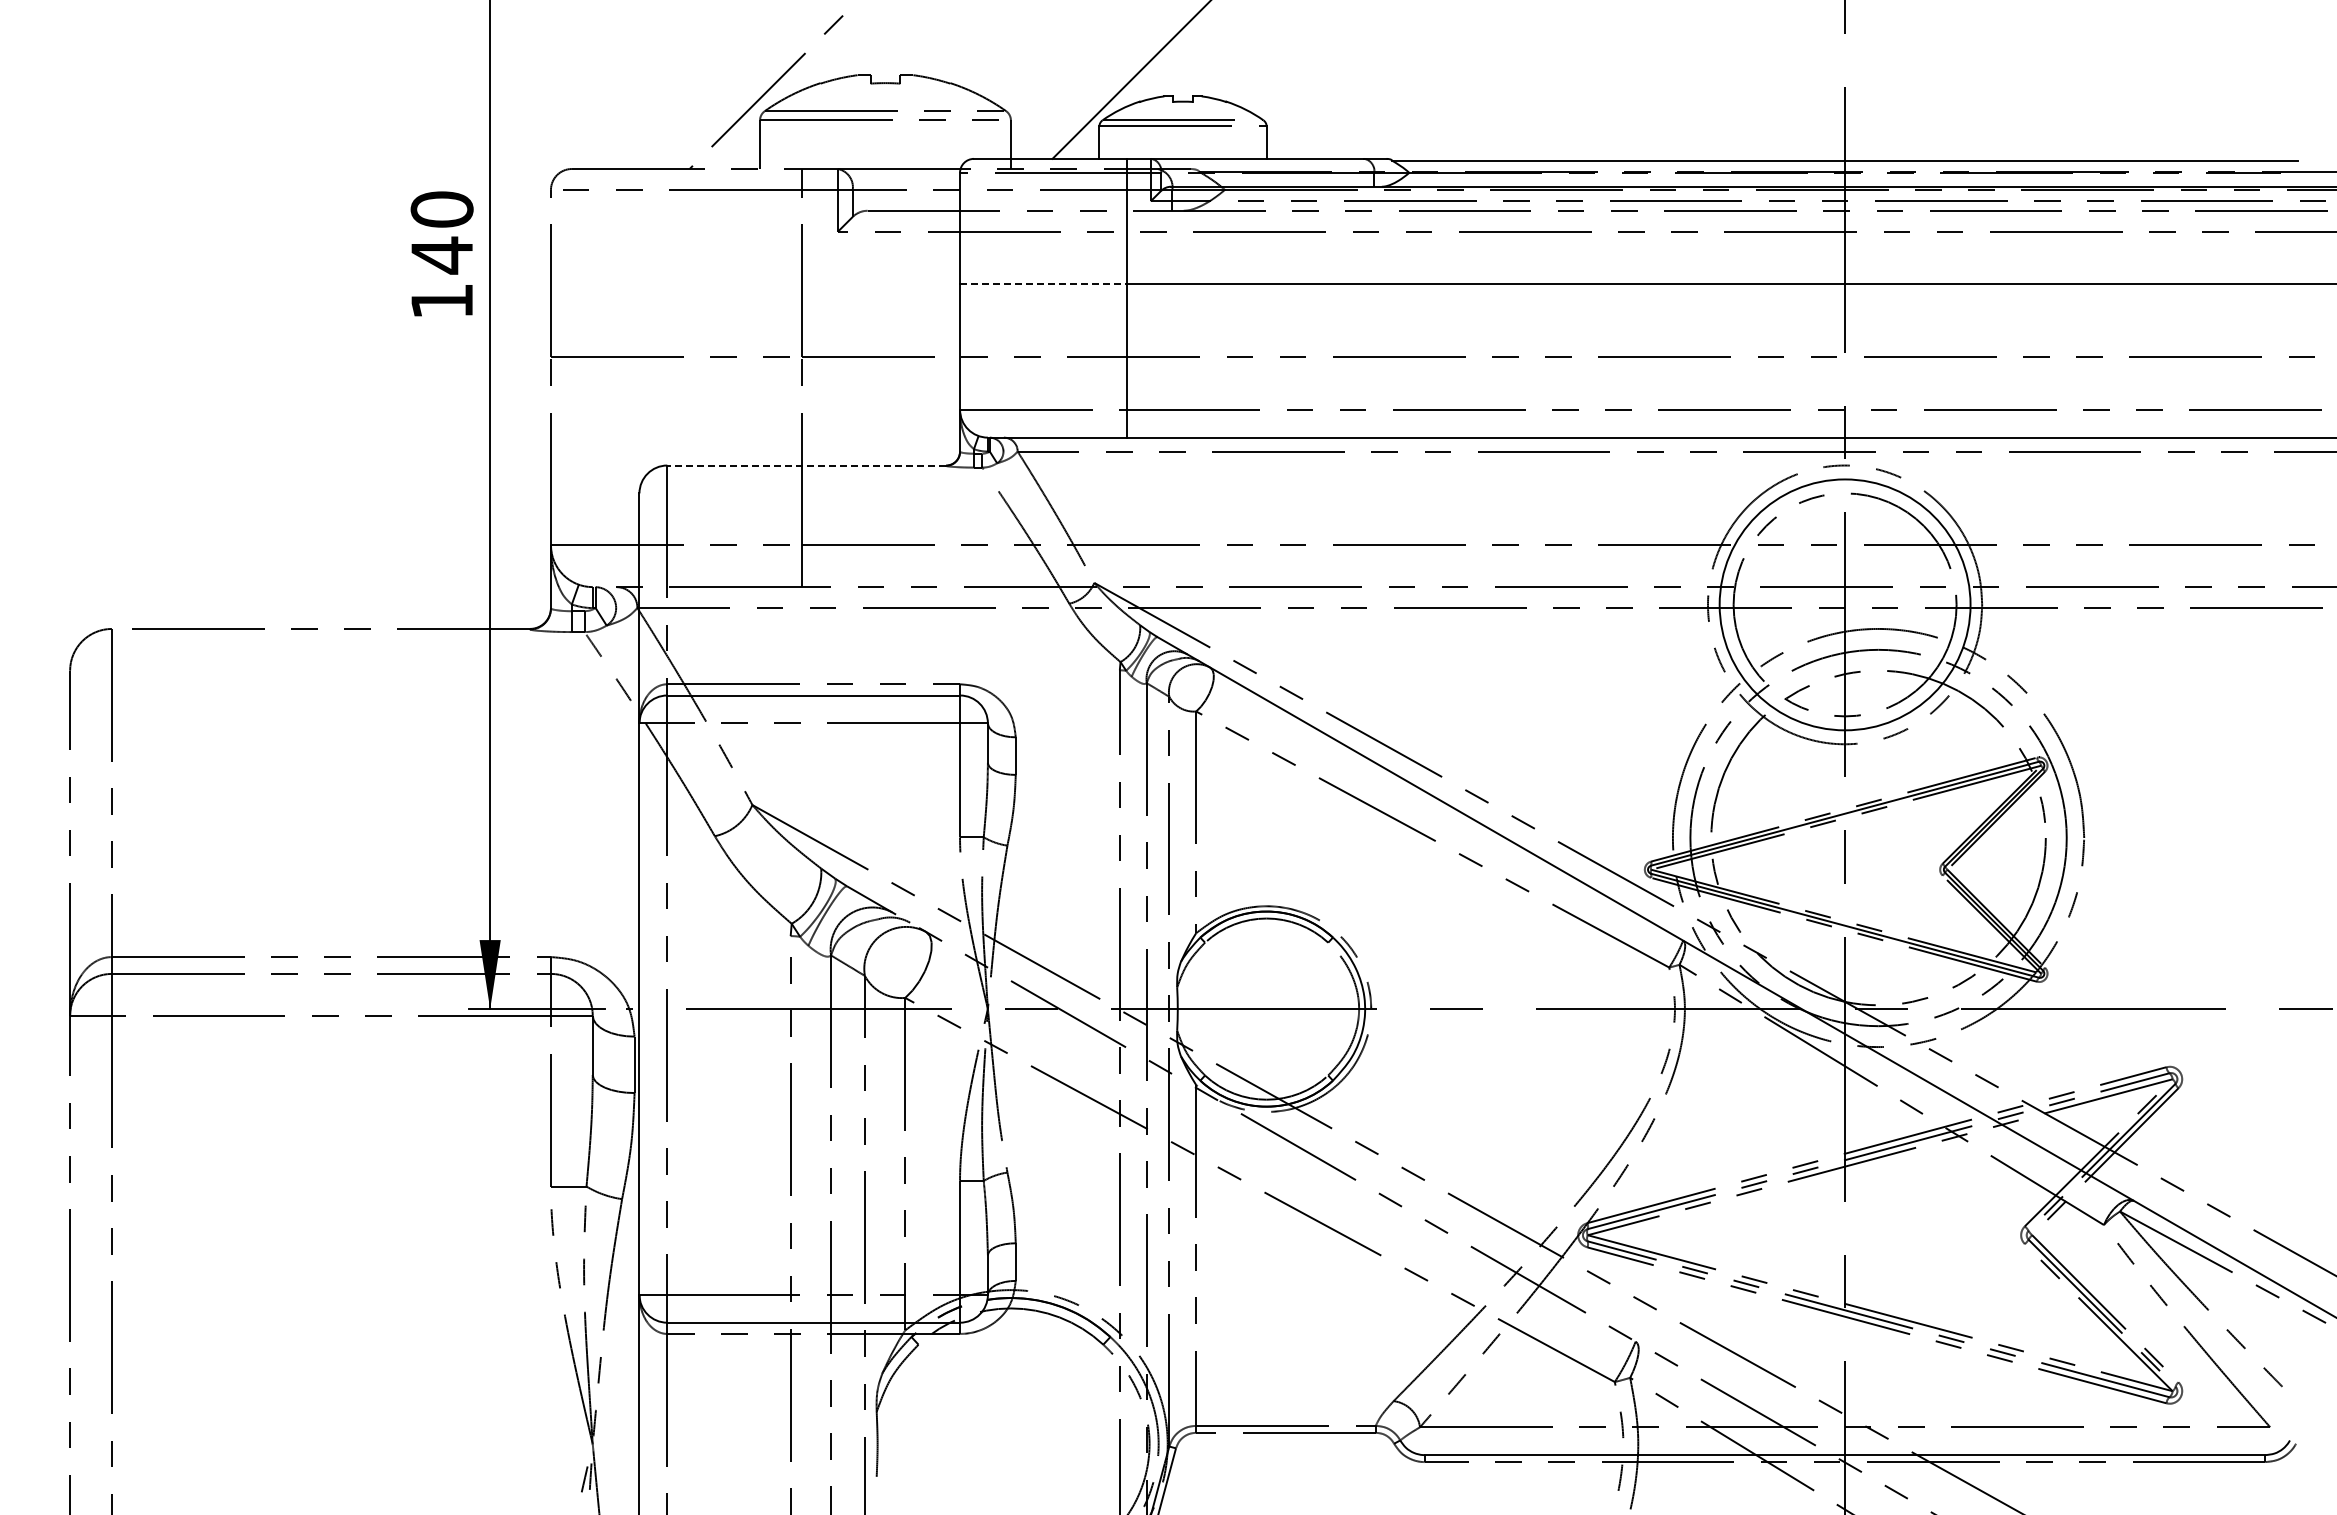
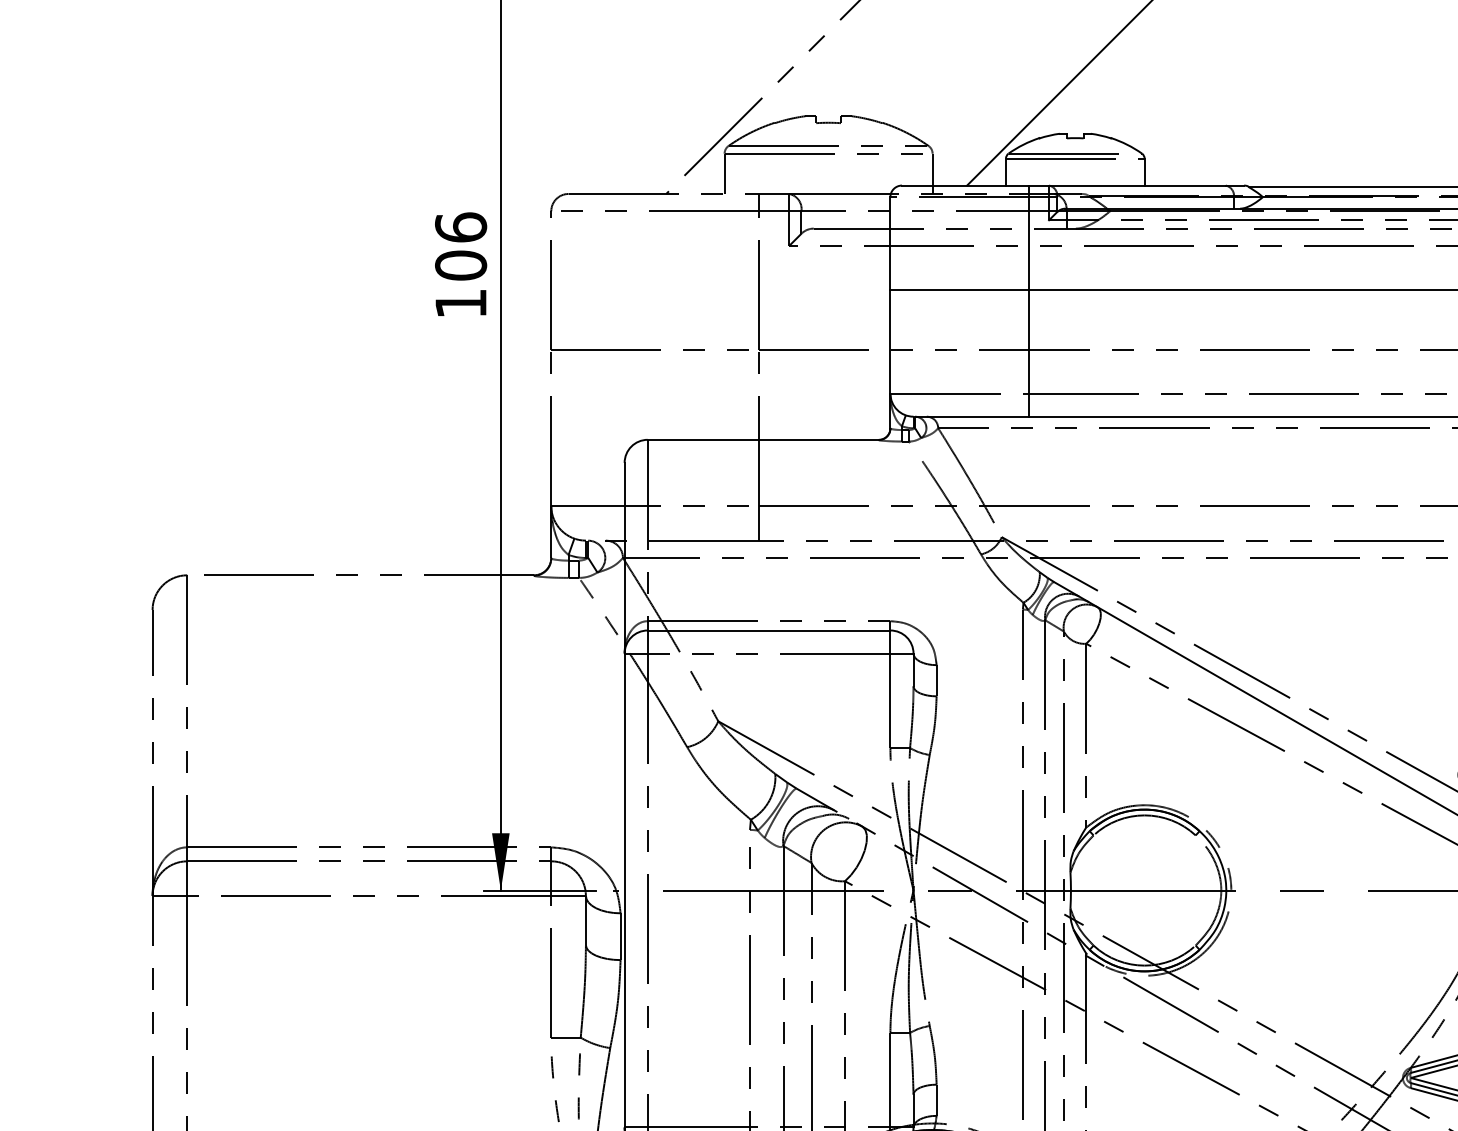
text: (441, 232) -> (460, 246), 140 -> 106
line: (1043, 284) -> (959, 289), dashed -> solid
line: (806, 465) -> (763, 439), dashed -> solid

